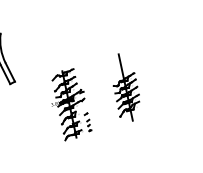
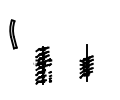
part: (125, 86) -> (86, 62), moved

